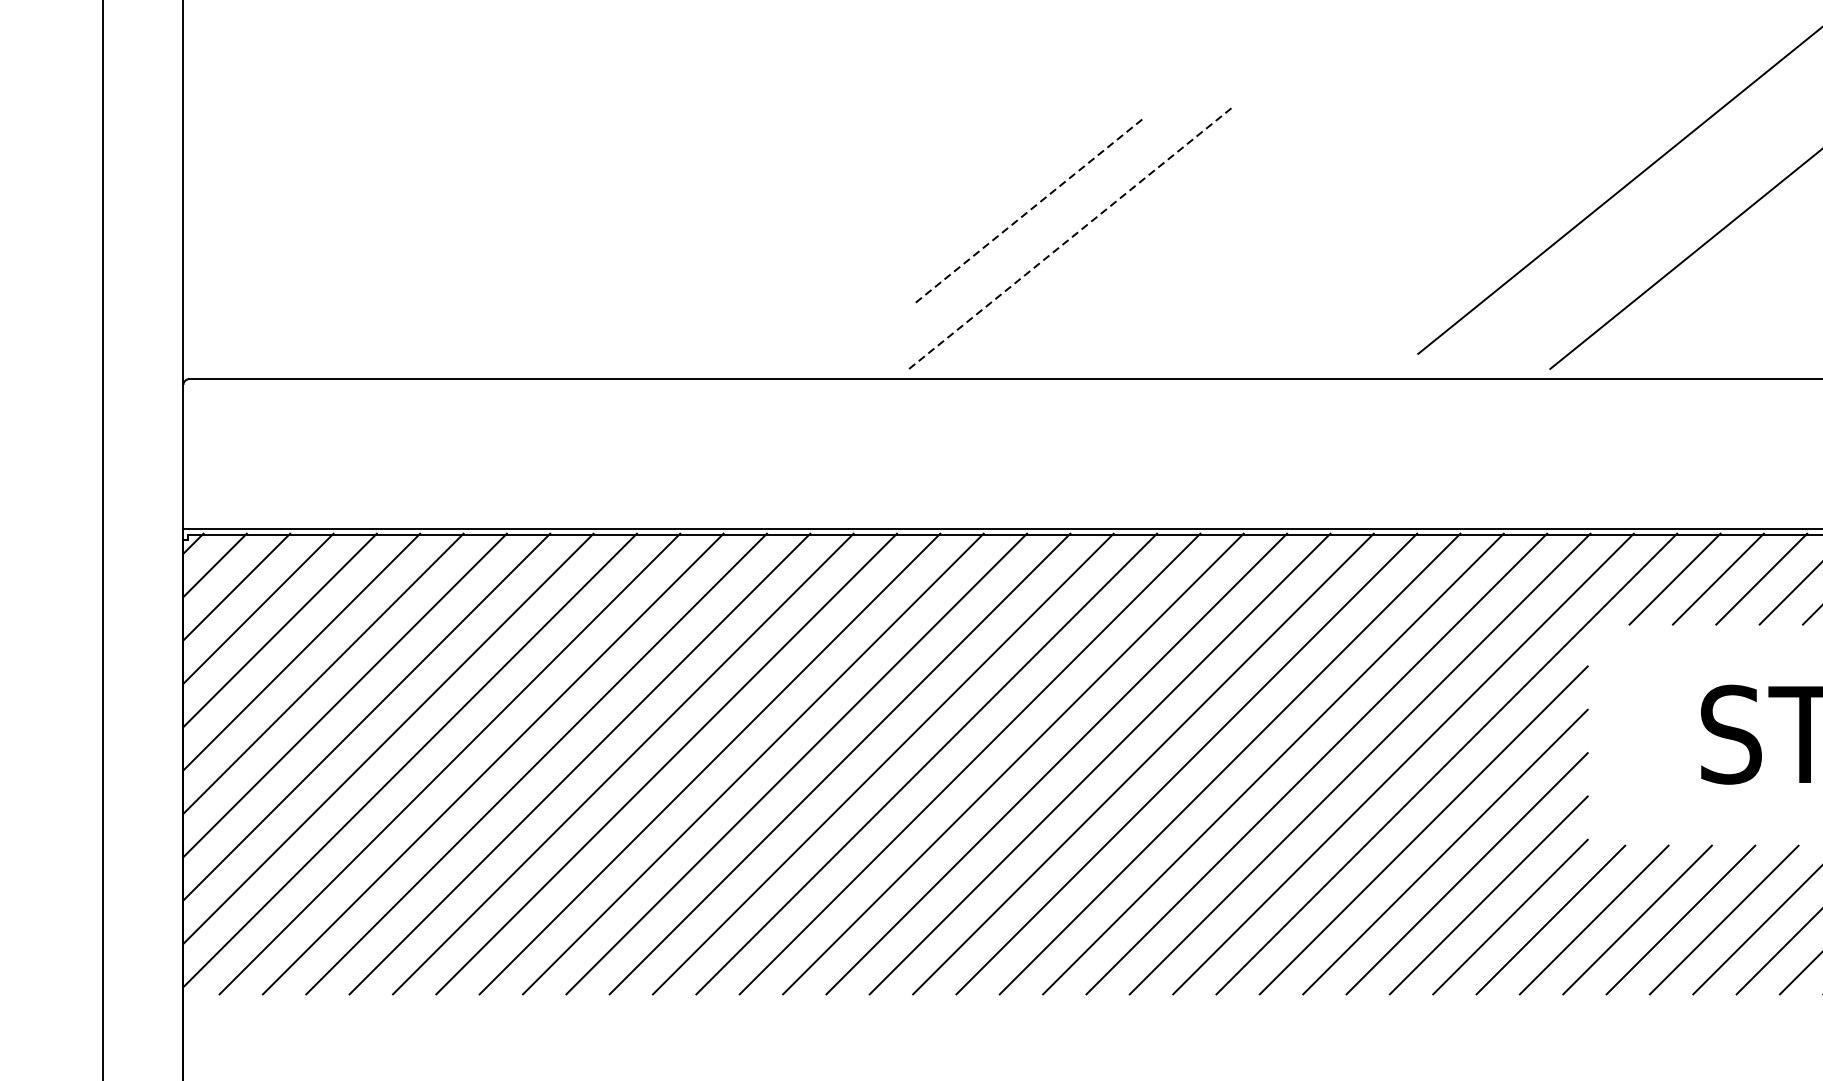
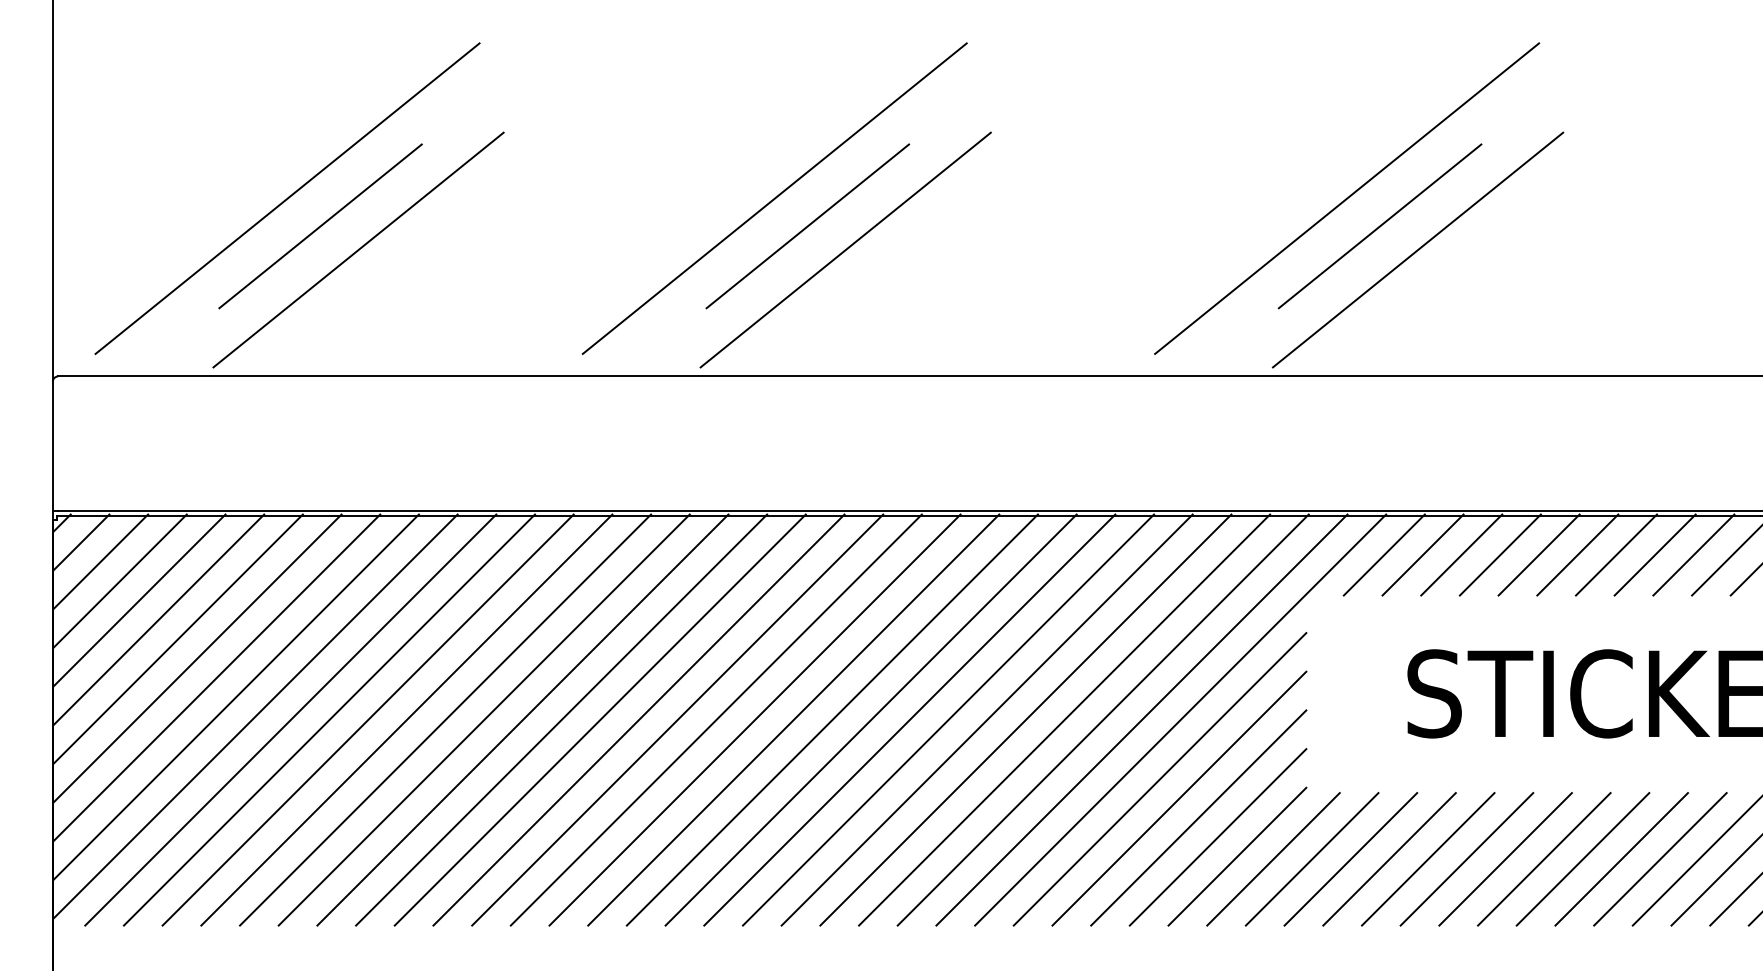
line: (446, 179) -> (287, 198), added
line: (991, 179) -> (774, 198), added
line: (483, 211) -> (320, 226), added
line: (1029, 211) -> (808, 226), dashed -> solid
line: (1669, 211) -> (1379, 226), added
line: (525, 236) -> (358, 249), added
line: (1071, 237) -> (845, 250), dashed -> solid

